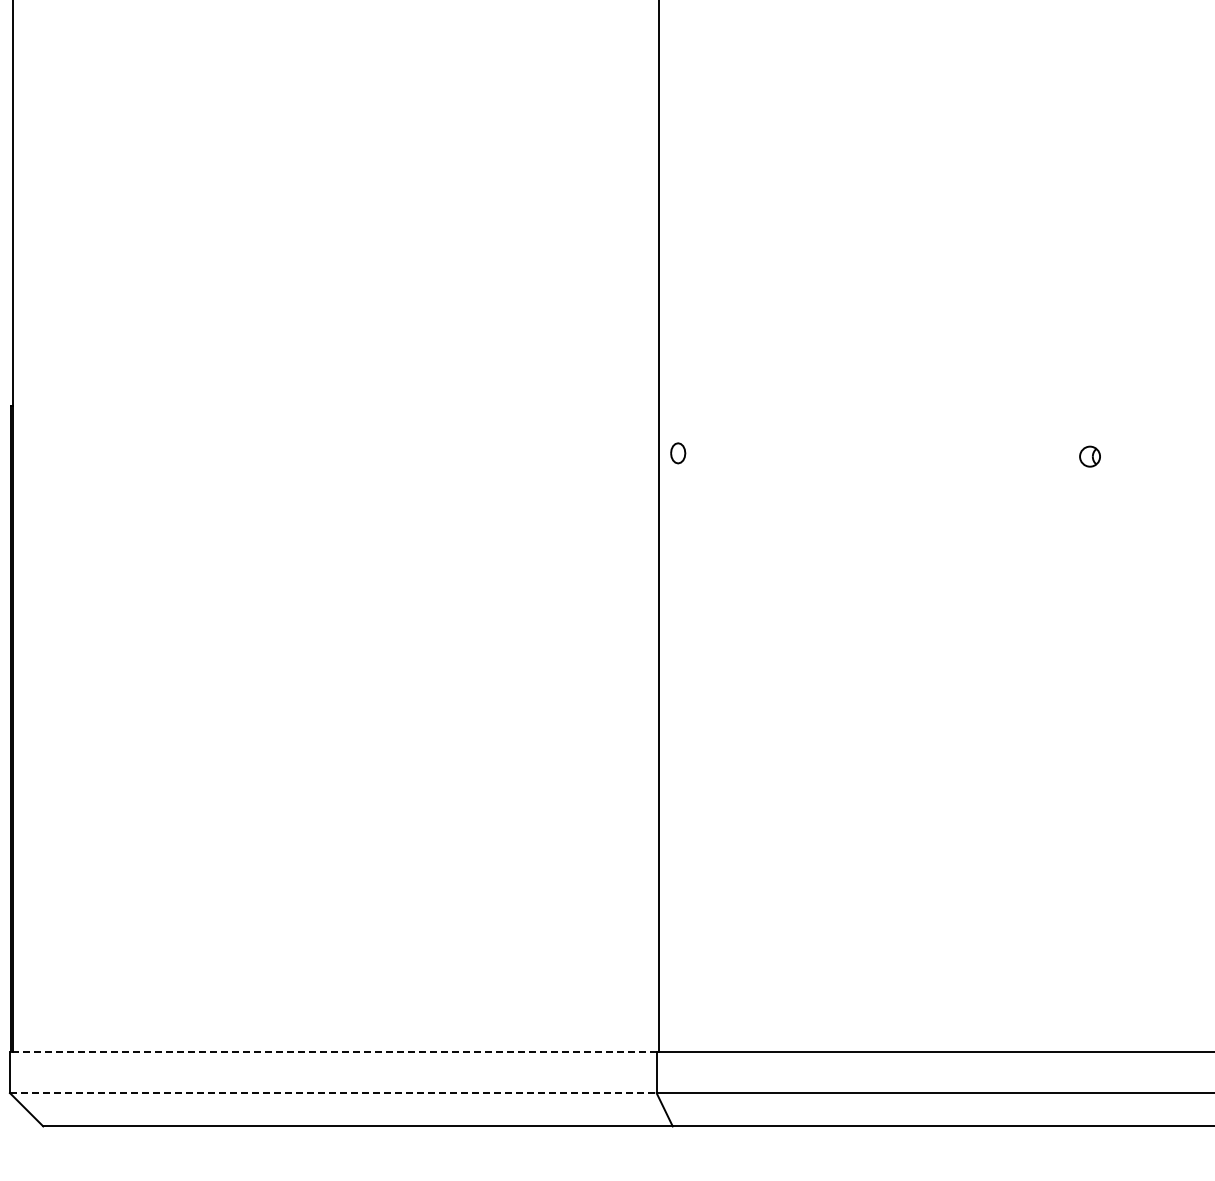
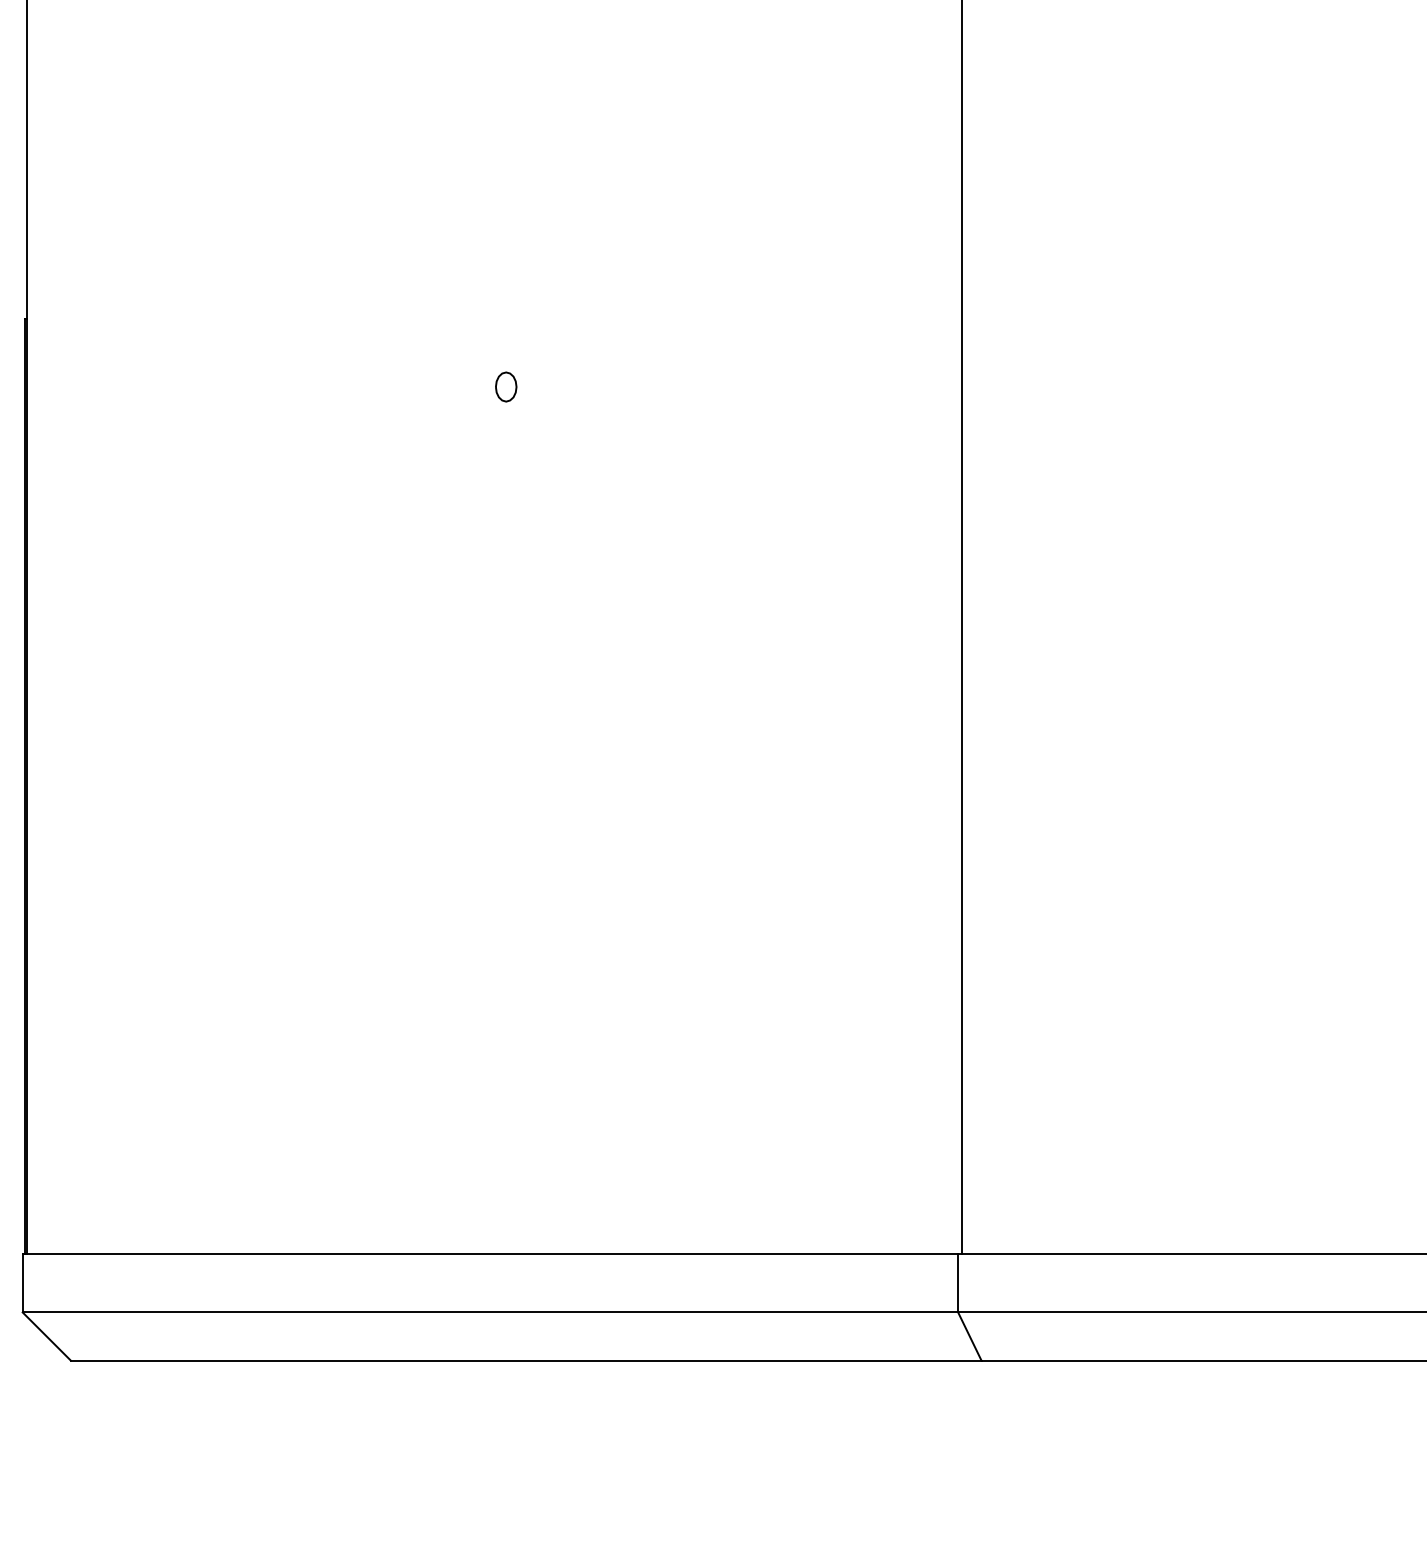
part: (678, 453) -> (506, 387), moved
line: (332, 1052) -> (489, 1253), dashed -> solid
line: (333, 1093) -> (490, 1313), dashed -> solid

